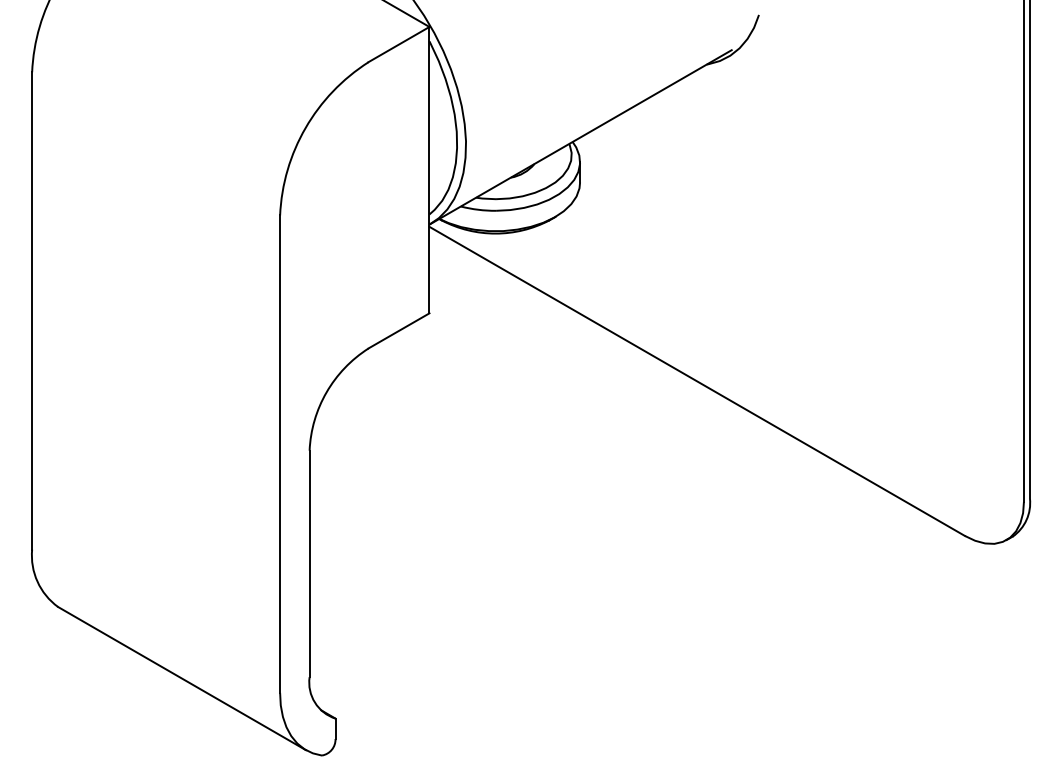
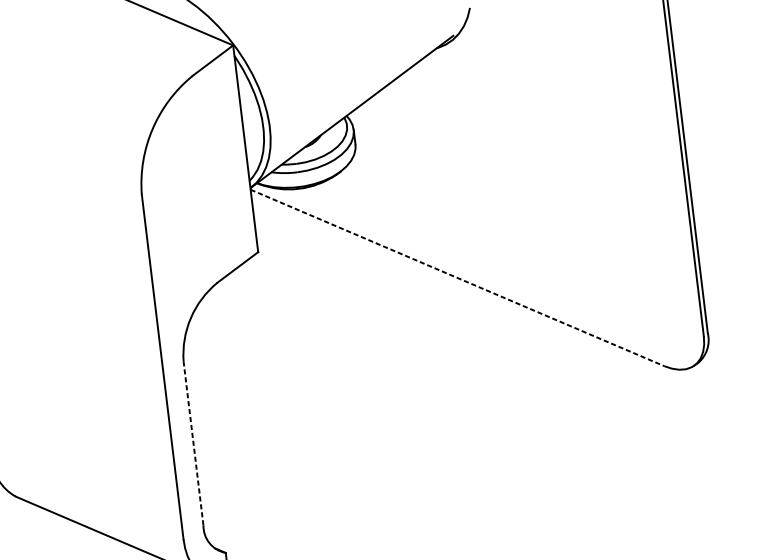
line: (697, 381) -> (457, 277), solid -> dashed
line: (309, 563) -> (193, 443), solid -> dashed

